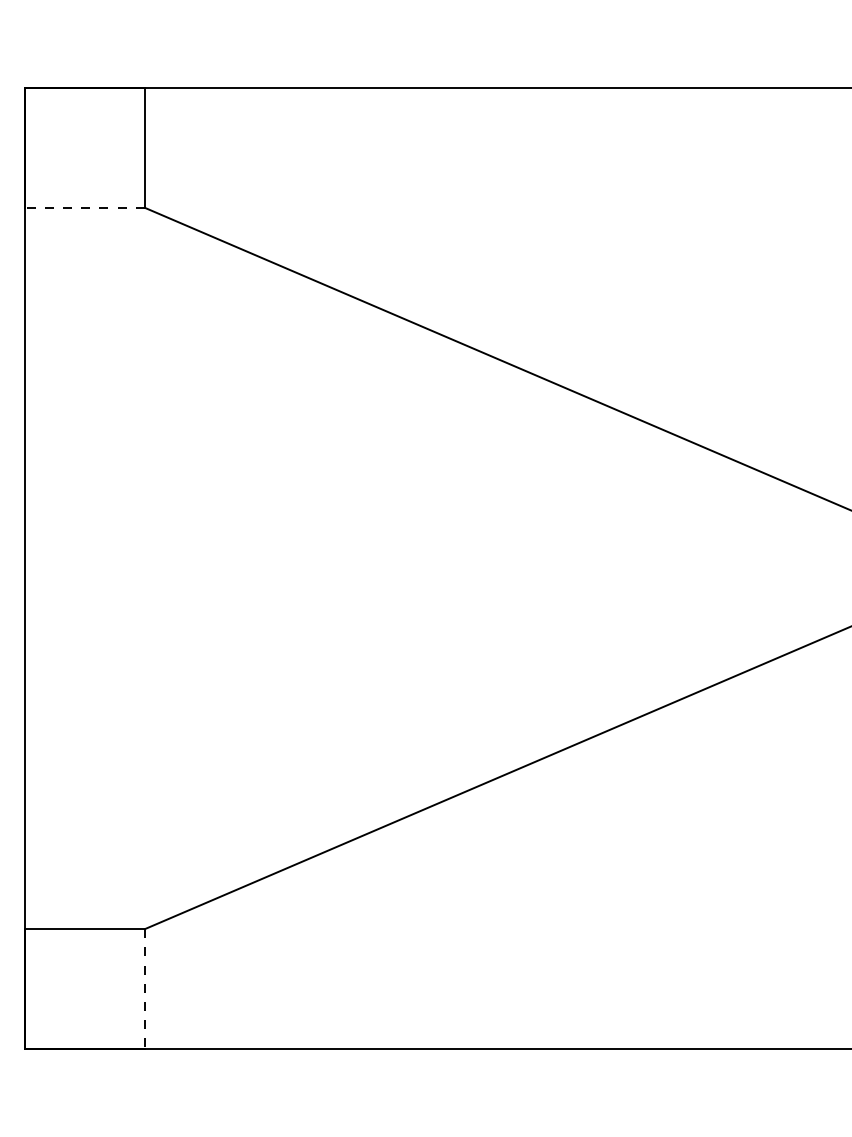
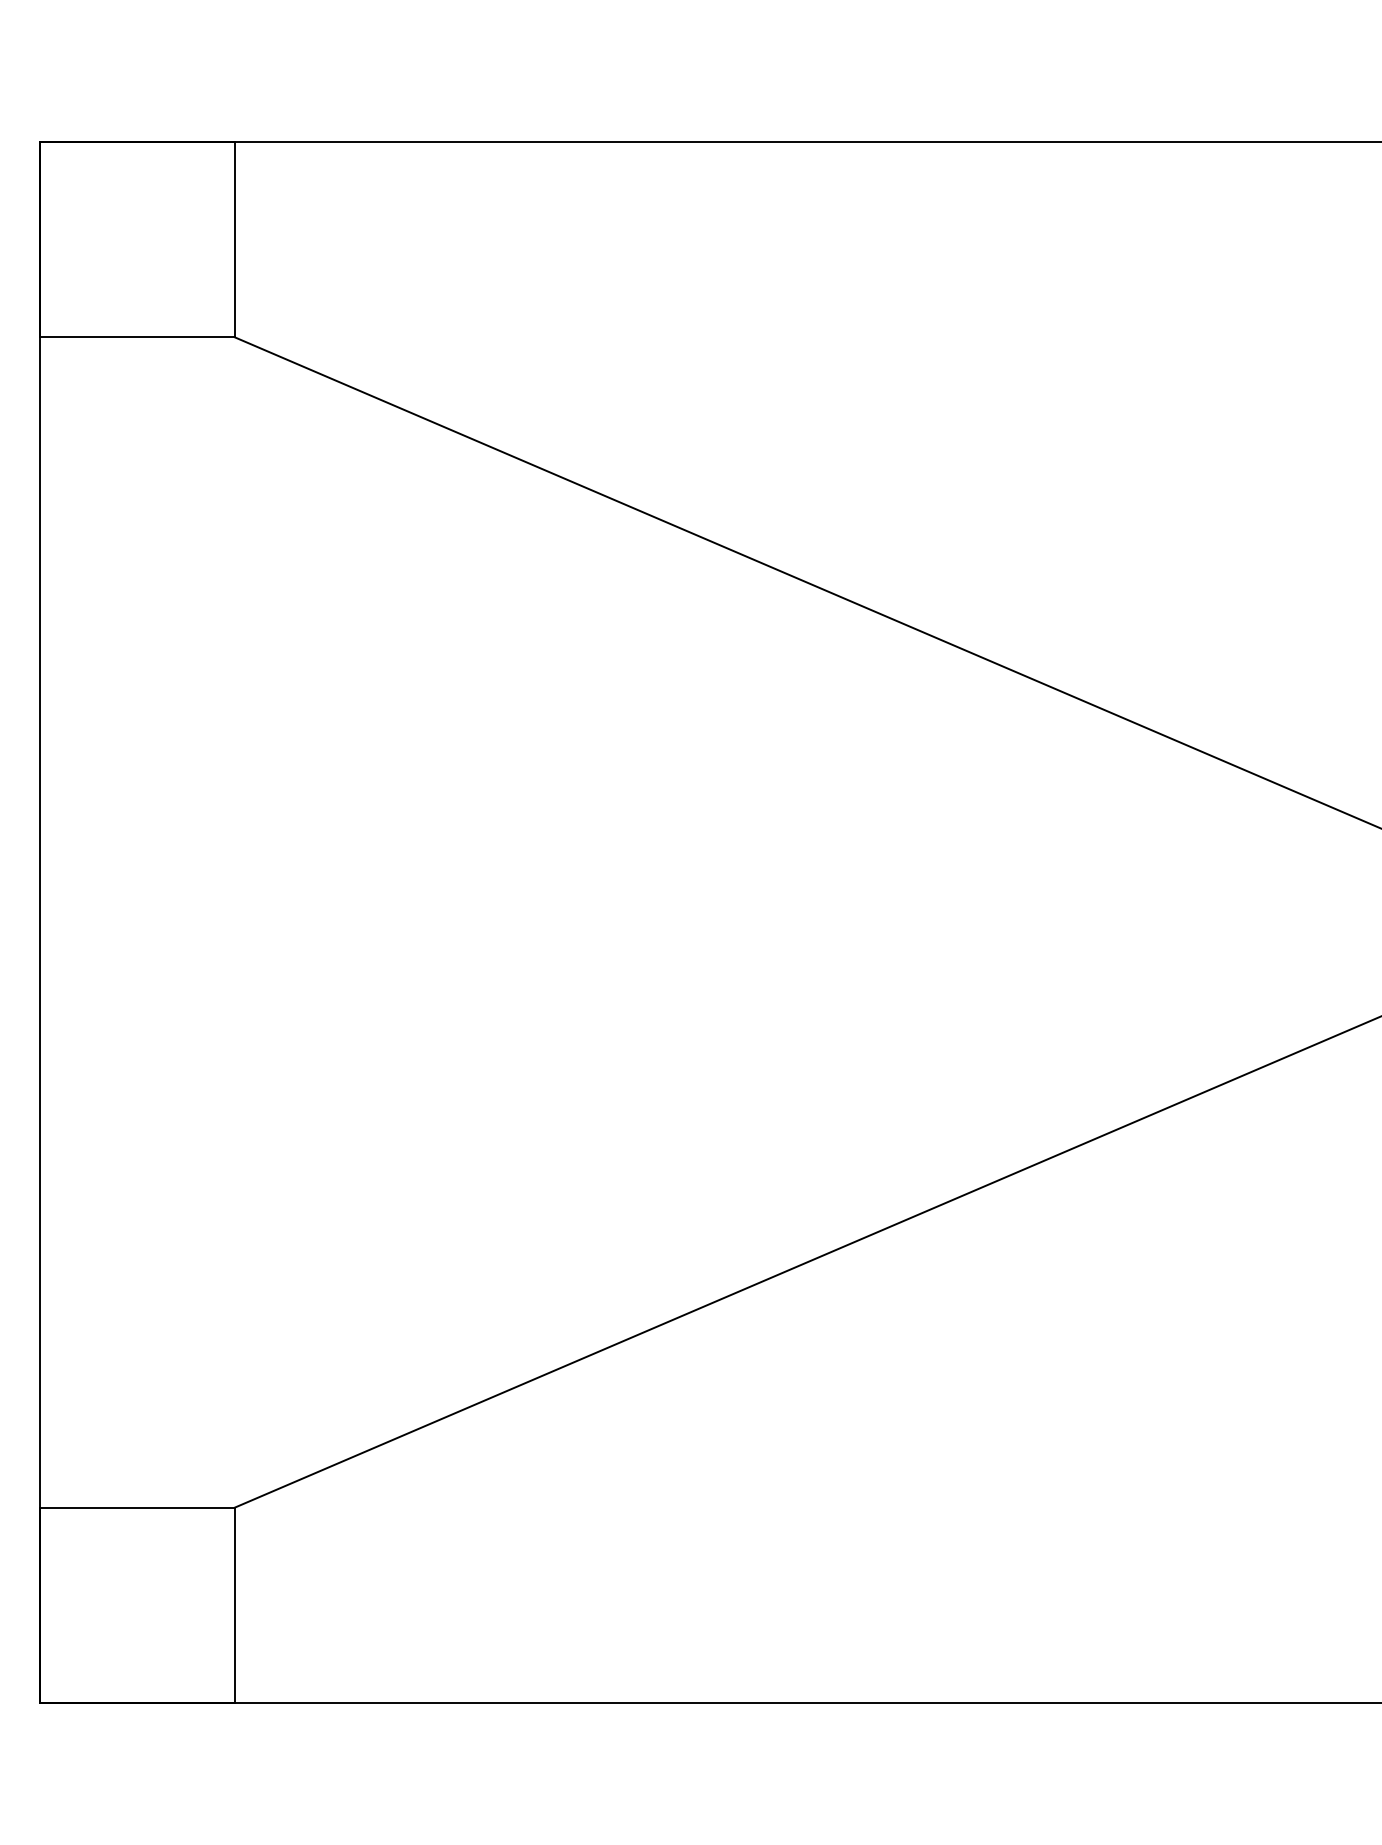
line: (84, 207) -> (136, 336), dashed -> solid
line: (144, 989) -> (234, 1605), dashed -> solid

